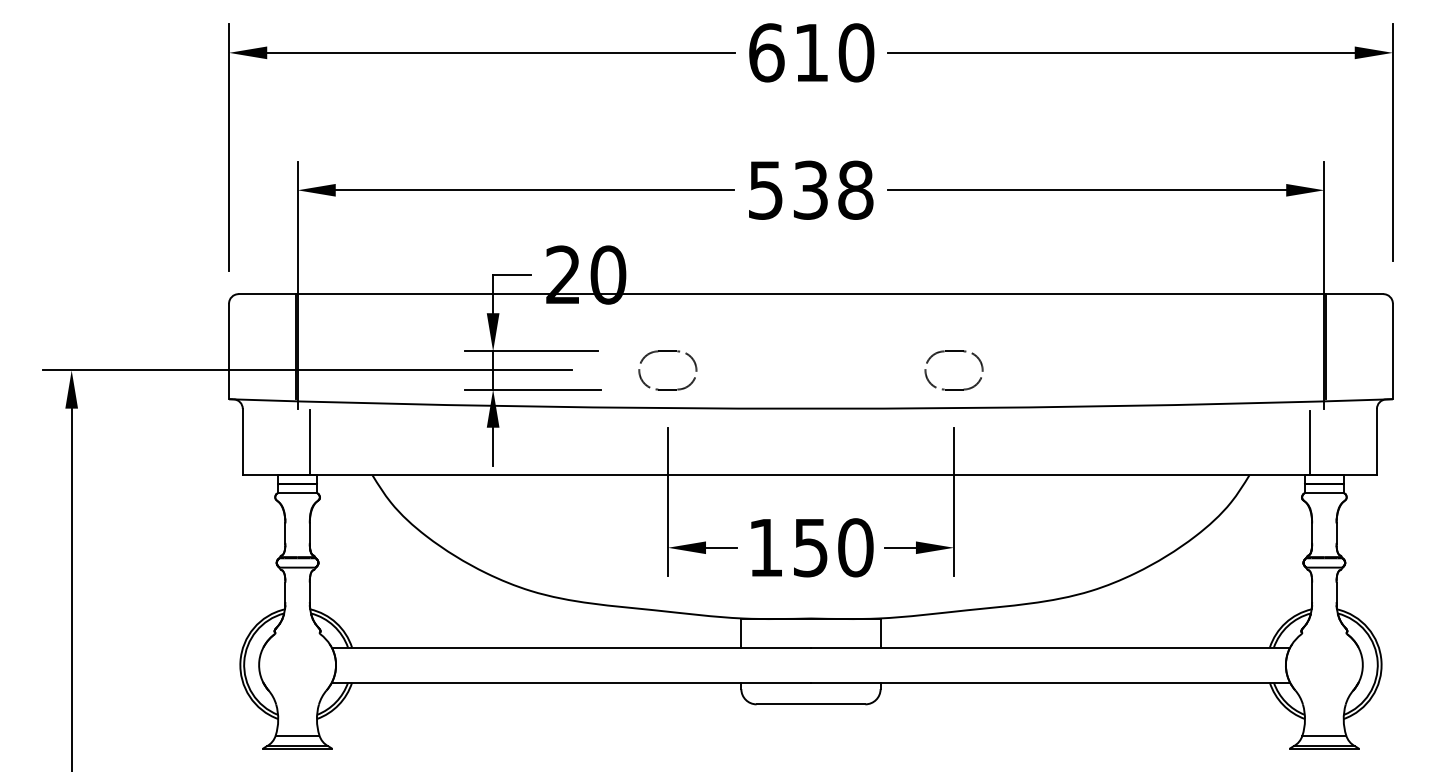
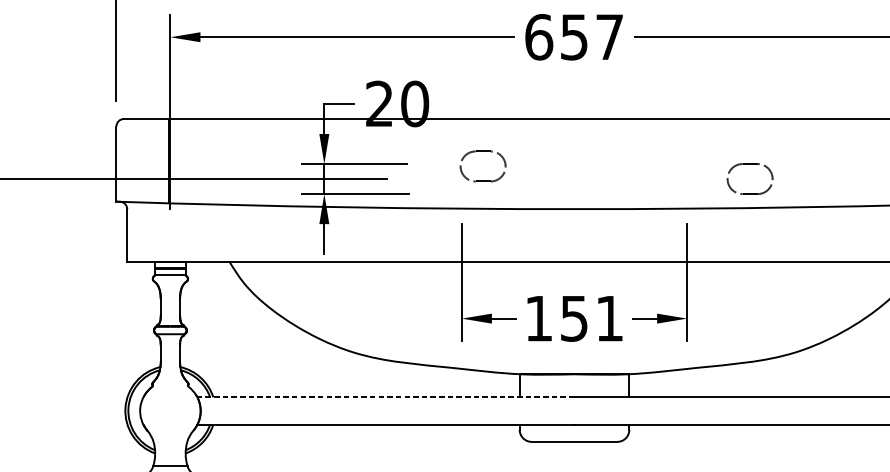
text: (810, 189) -> (574, 36), 538 -> 657
part: (667, 351) -> (482, 151), moved
part: (953, 351) -> (749, 164), moved
line: (309, 442) -> (179, 235), removed
text: (855, 547) -> (609, 318), 150 -> 151
line: (571, 647) -> (386, 397), solid -> dashed

